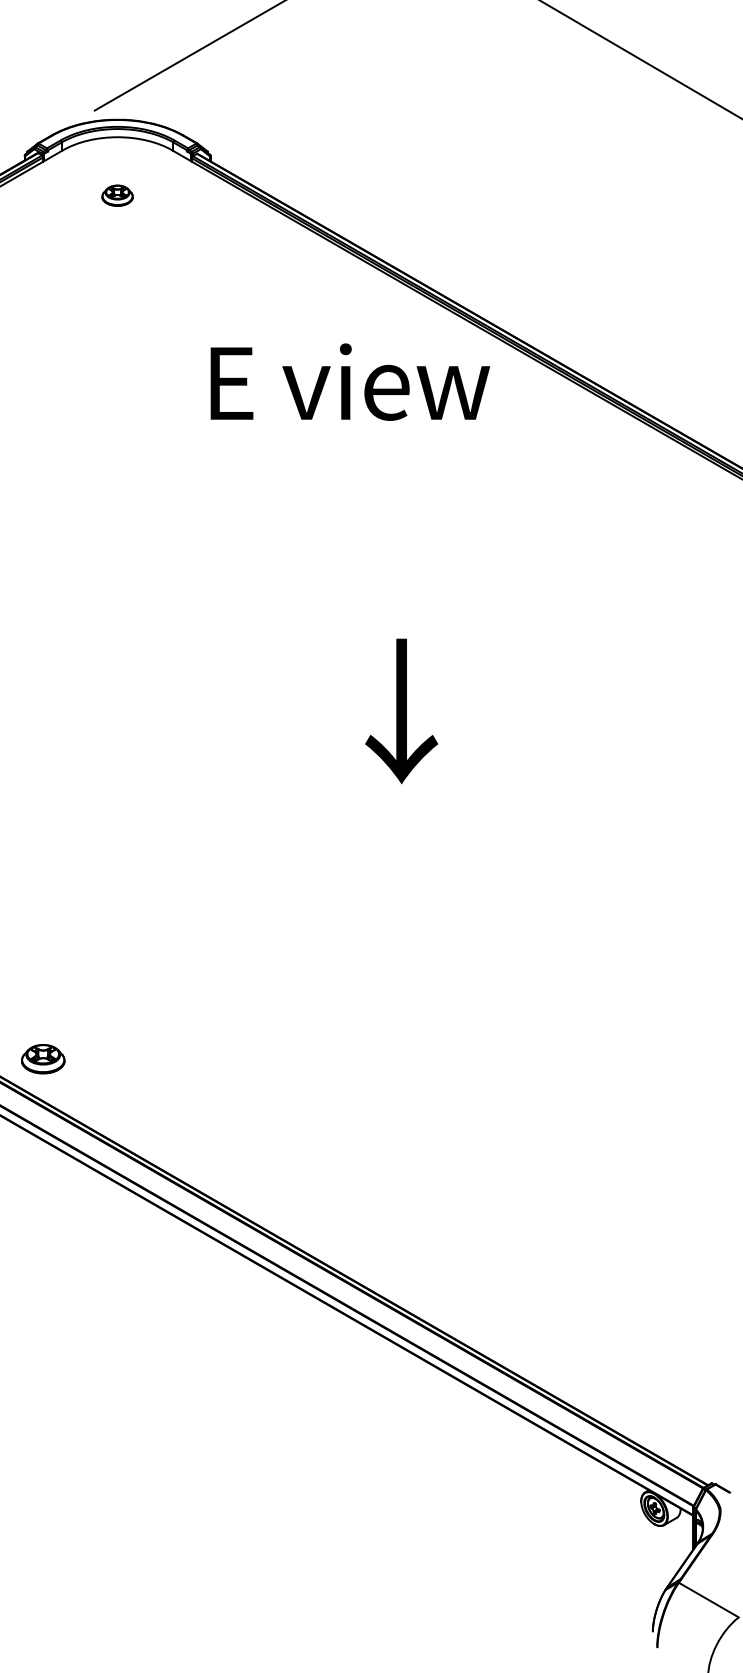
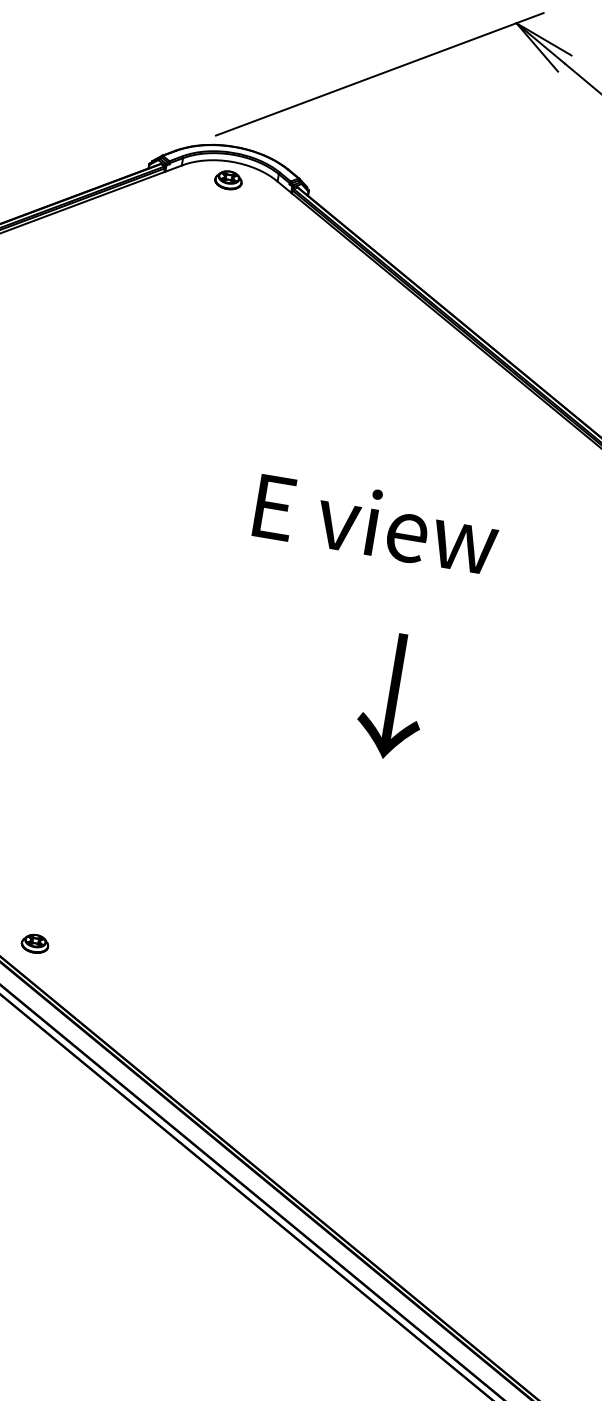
part: (117, 195) -> (228, 180), moved
text: (350, 381) -> (377, 523), moved
part: (43, 1059) -> (35, 944), size x0.71

